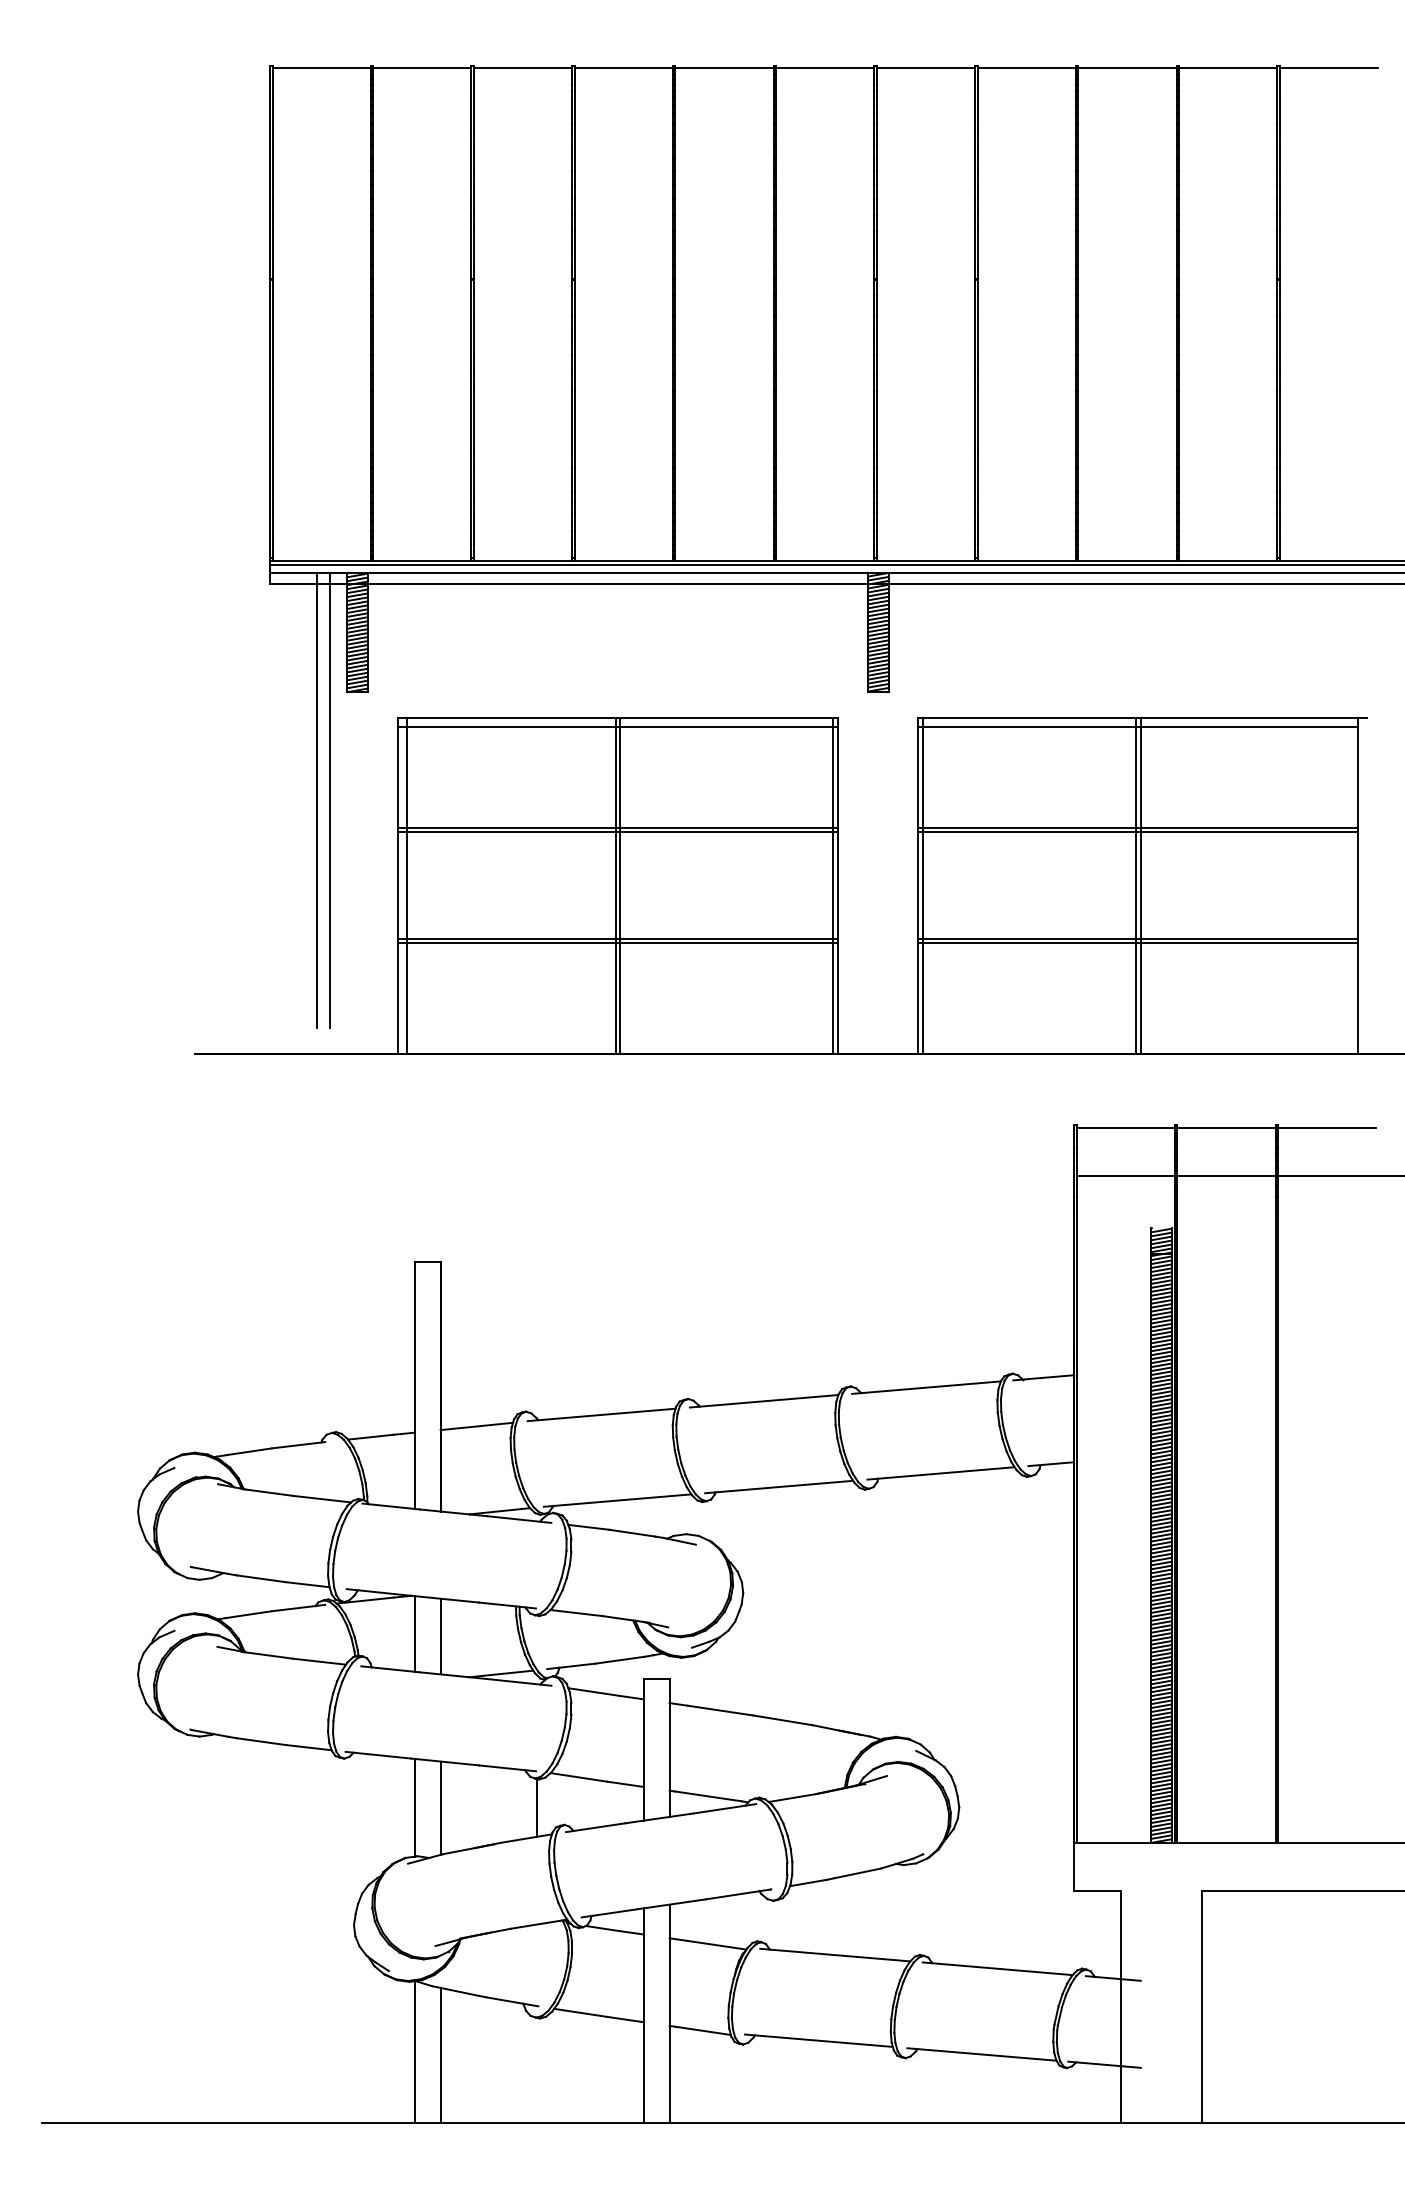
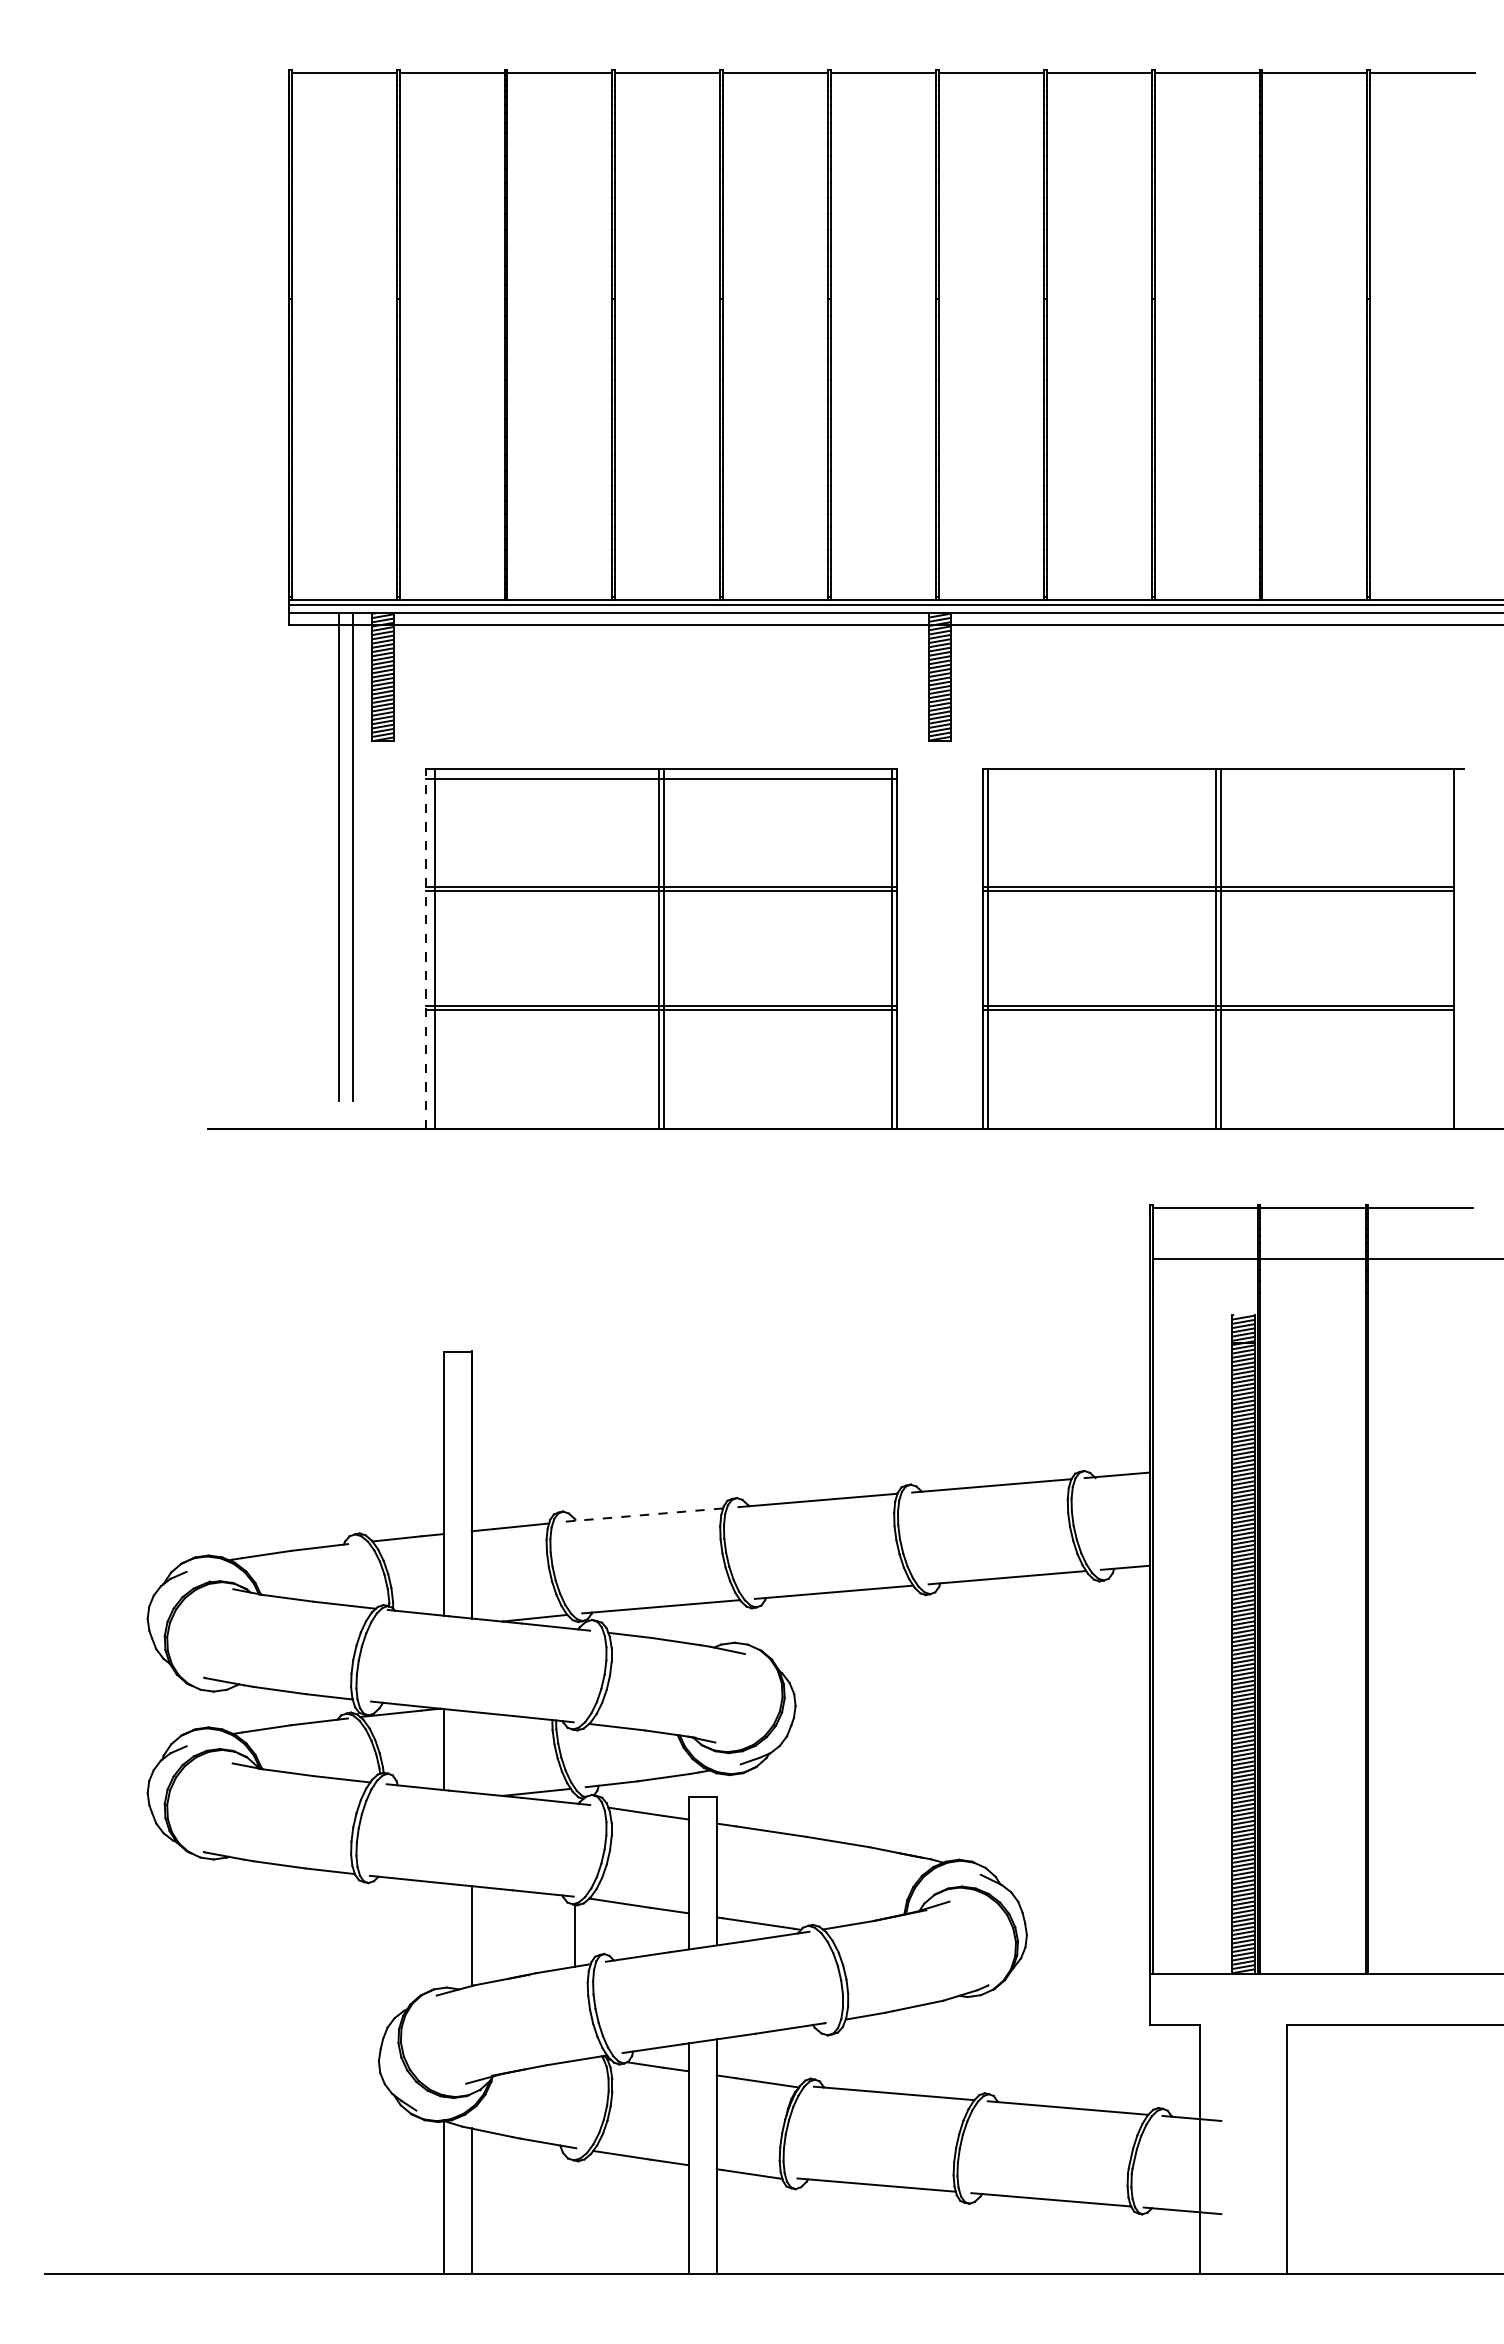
line: (1138, 726) -> (1218, 778), removed
line: (397, 886) -> (425, 949), solid -> dashed
line: (601, 1415) -> (643, 1515), solid -> dashed
line: (440, 1635) -> (471, 1751), removed
line: (414, 1807) -> (443, 1935), removed

